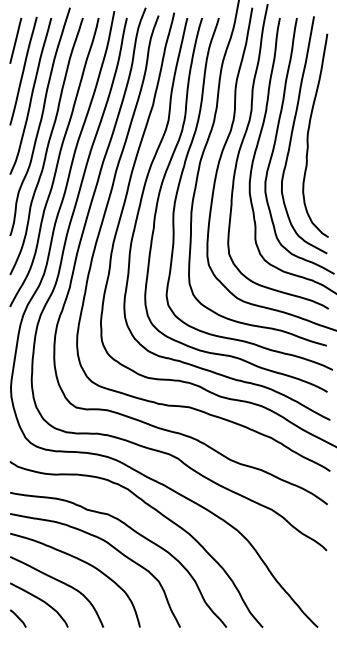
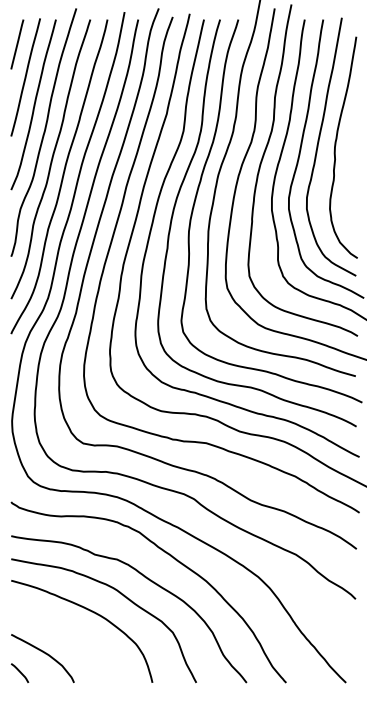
curve: (61, 583) -> (67, 634), removed

